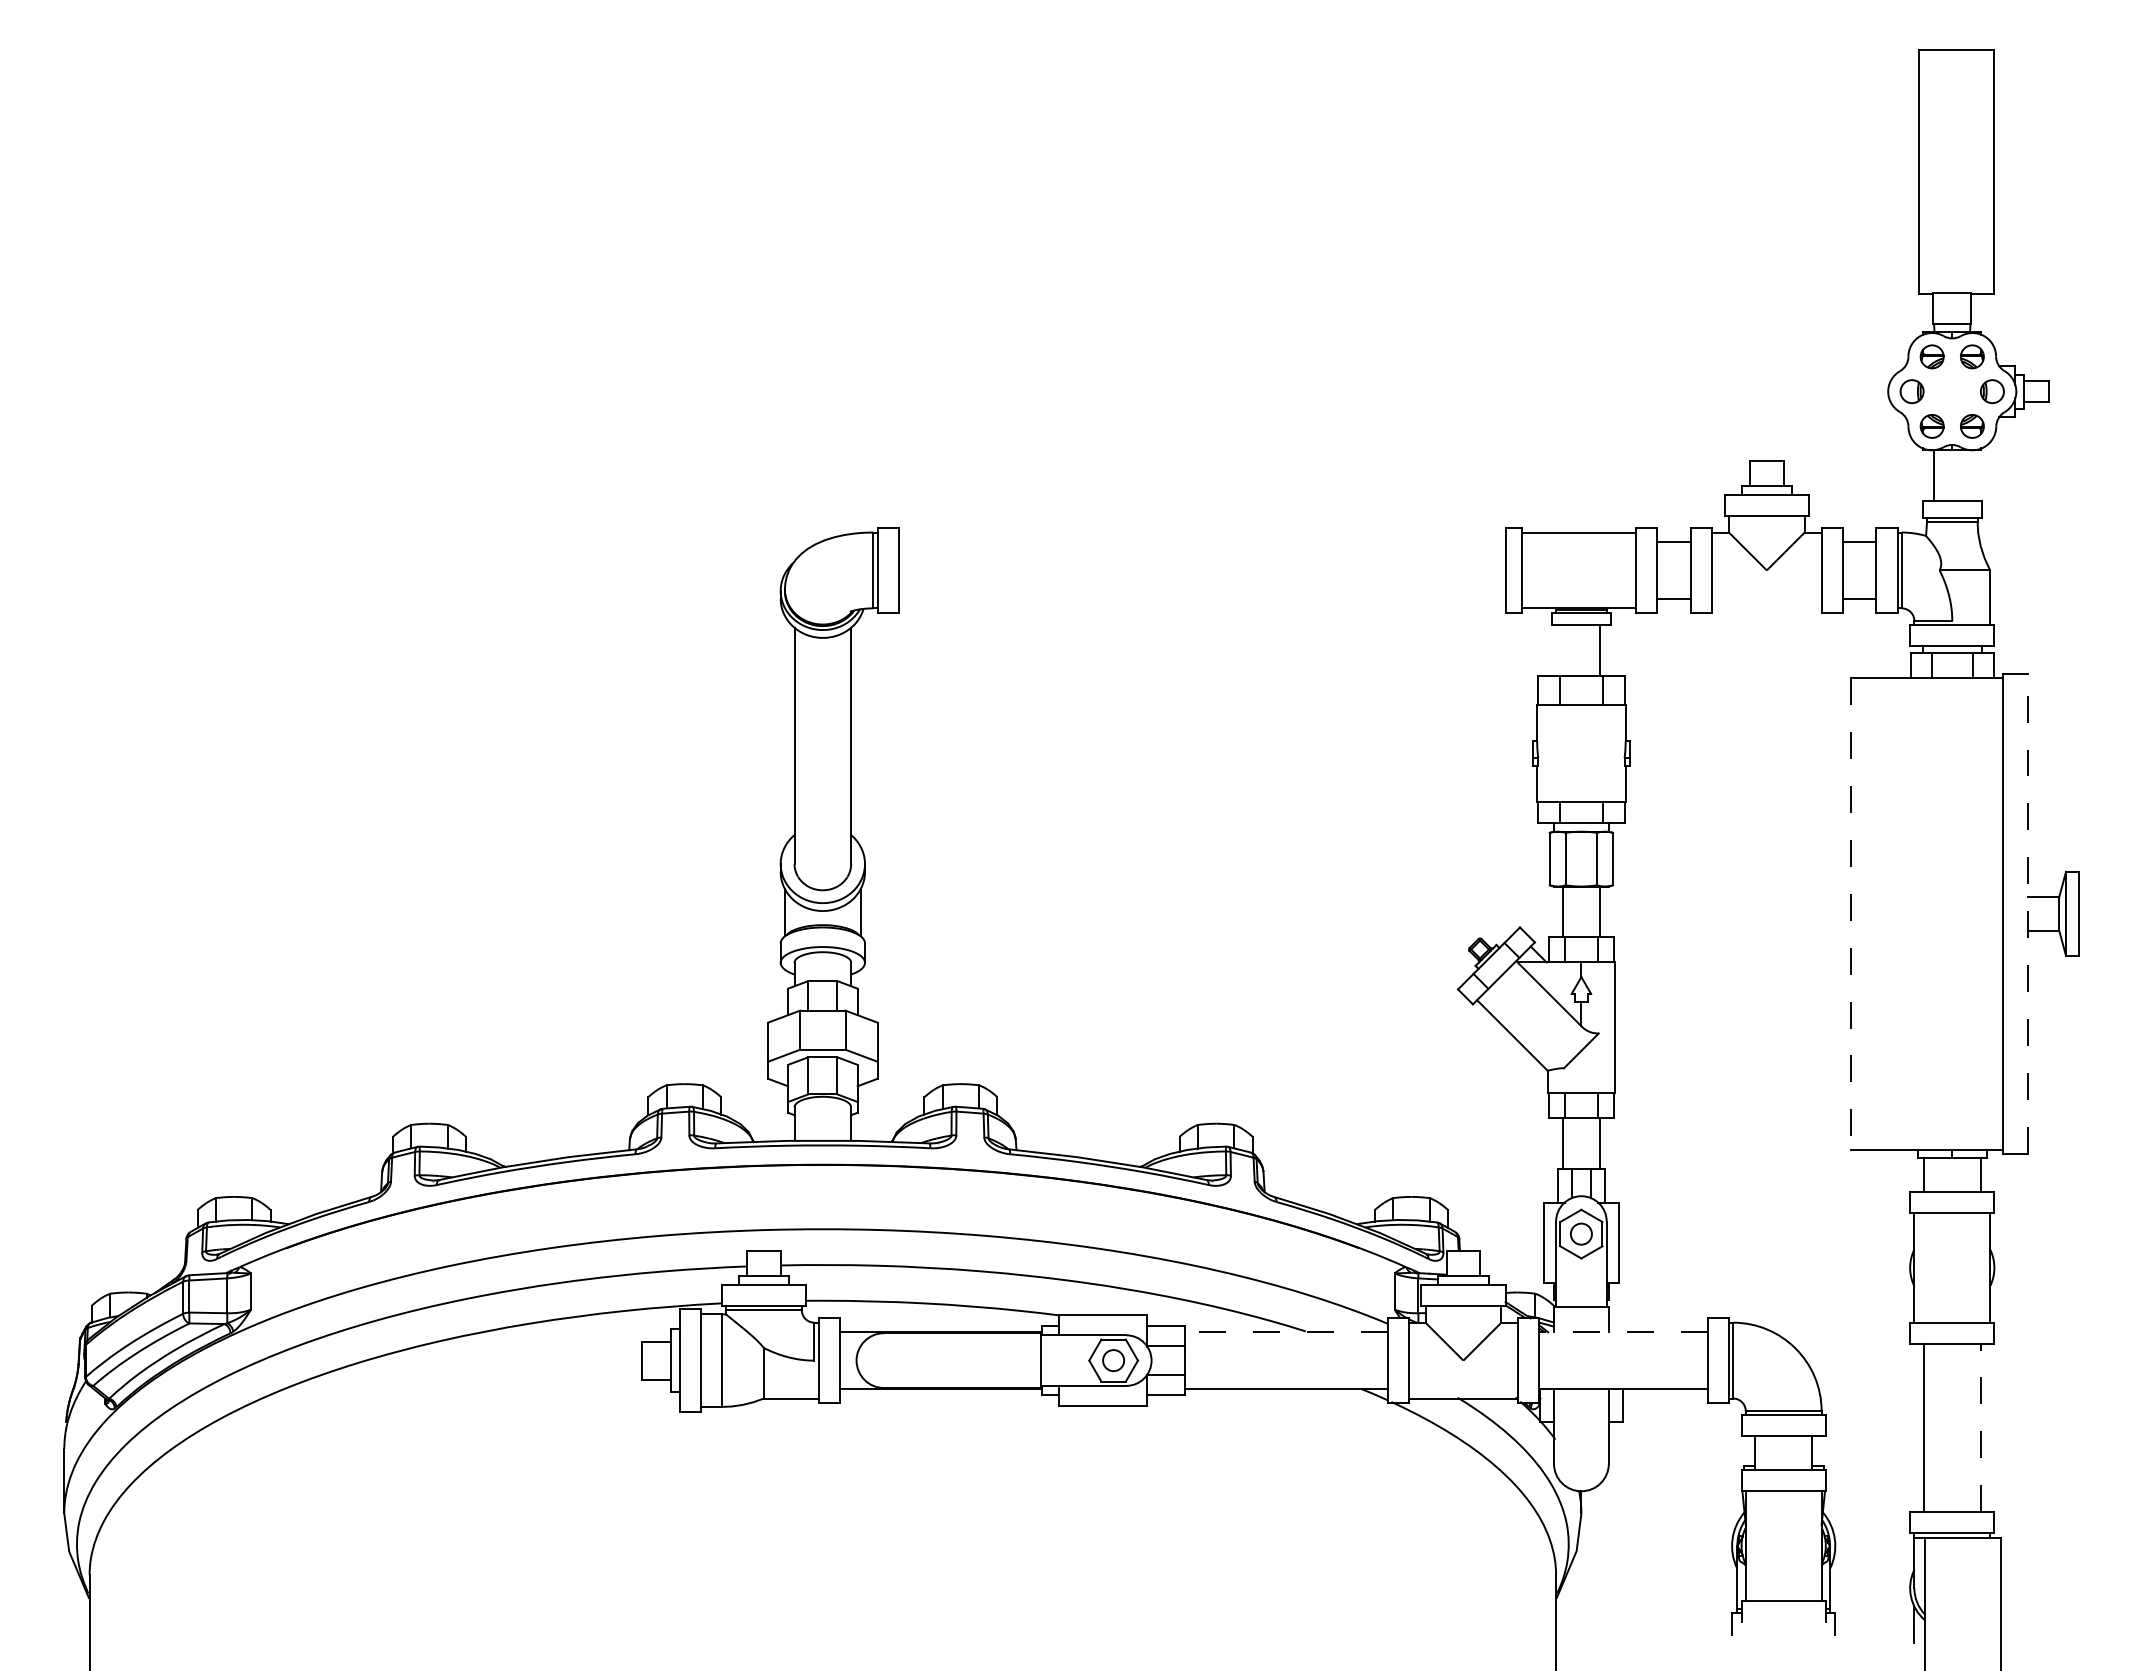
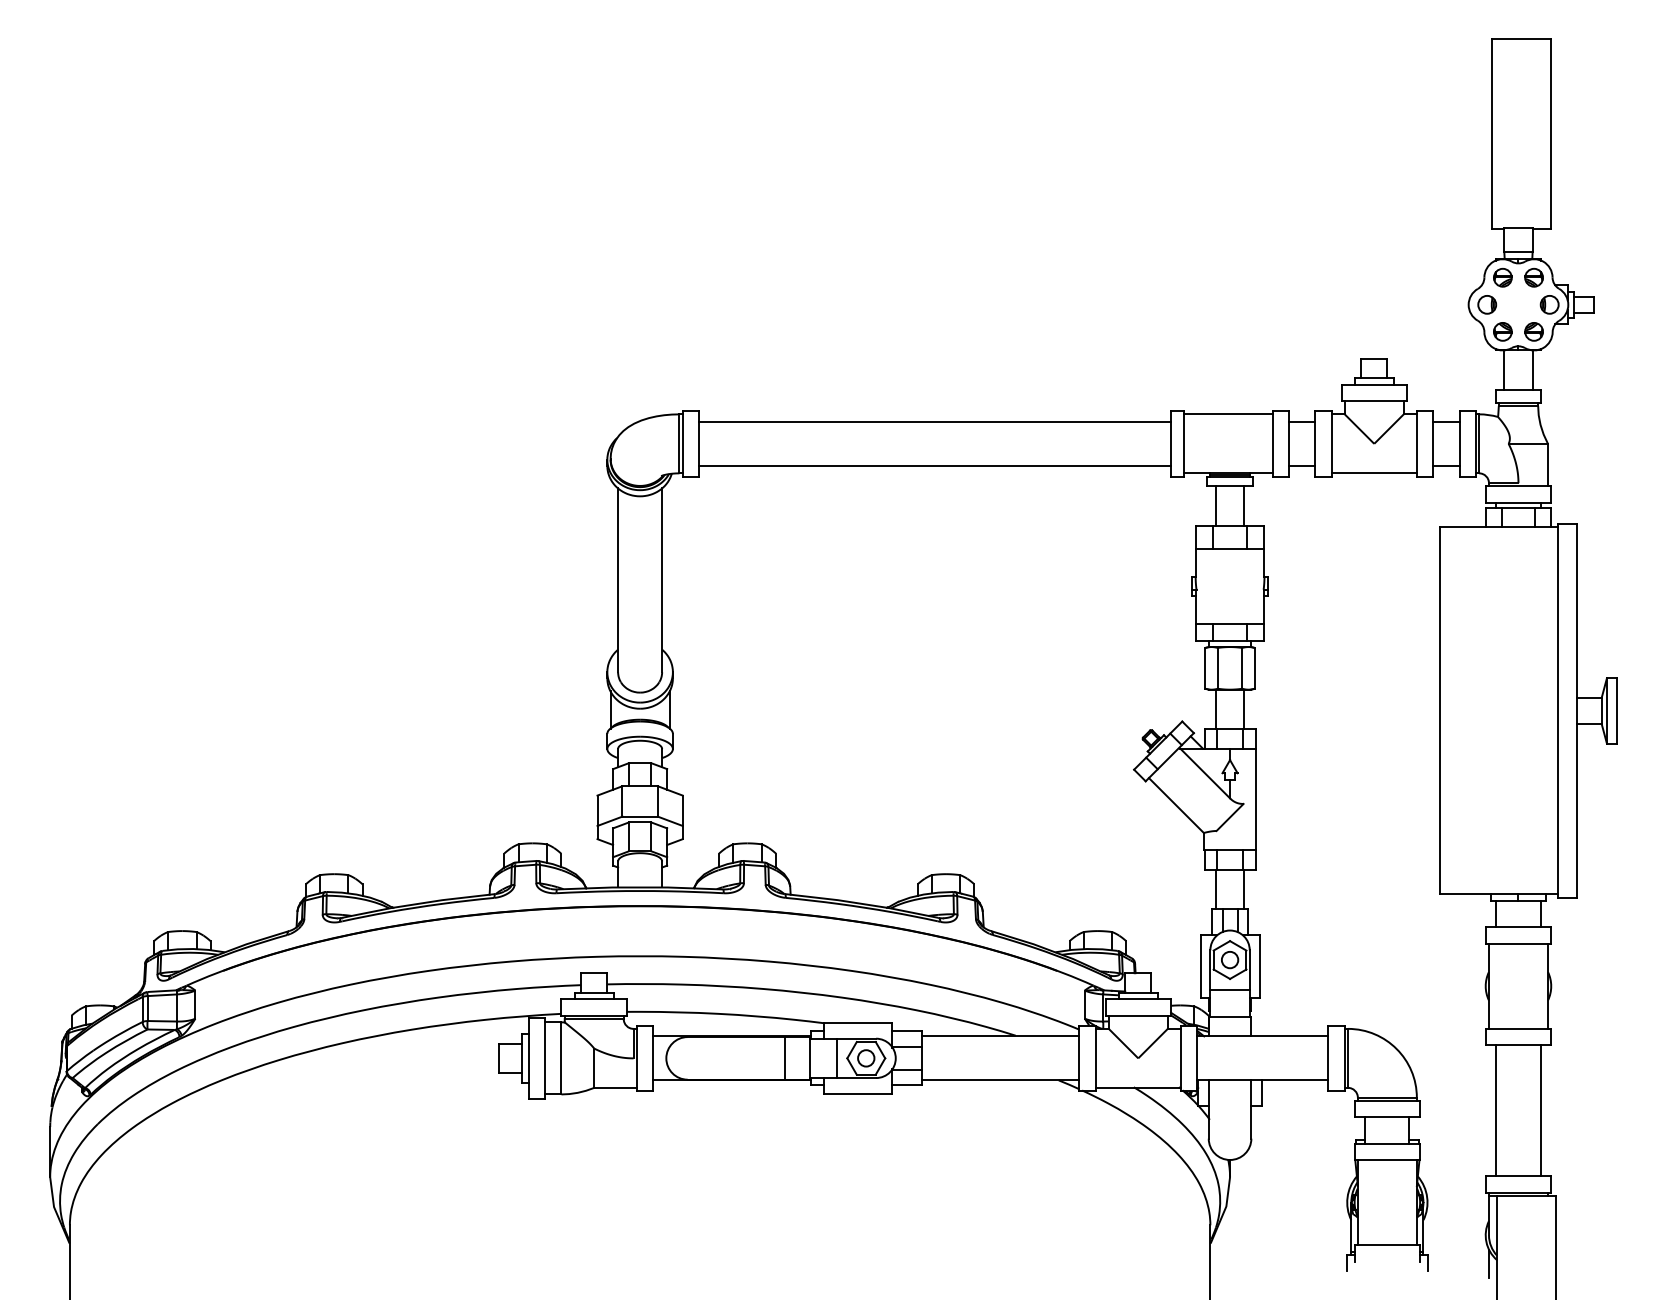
line: (1970, 475) -> (1532, 370), added
line: (1201, 542) -> (934, 422), added
line: (1201, 598) -> (934, 465), added
line: (1766, 608) -> (1374, 473), added
line: (1563, 650) -> (1216, 506), added
line: (1851, 913) -> (1440, 710), dashed -> solid
line: (2028, 913) -> (1577, 710), dashed -> solid
line: (1581, 1272) -> (1230, 989), added
line: (1285, 1332) -> (999, 1036), dashed -> solid
line: (1623, 1332) -> (1262, 1036), dashed -> solid
line: (1008, 1360) -> (784, 1058), added
line: (1075, 1360) -> (836, 1058), added
line: (1980, 1427) -> (1540, 1110), dashed -> solid

